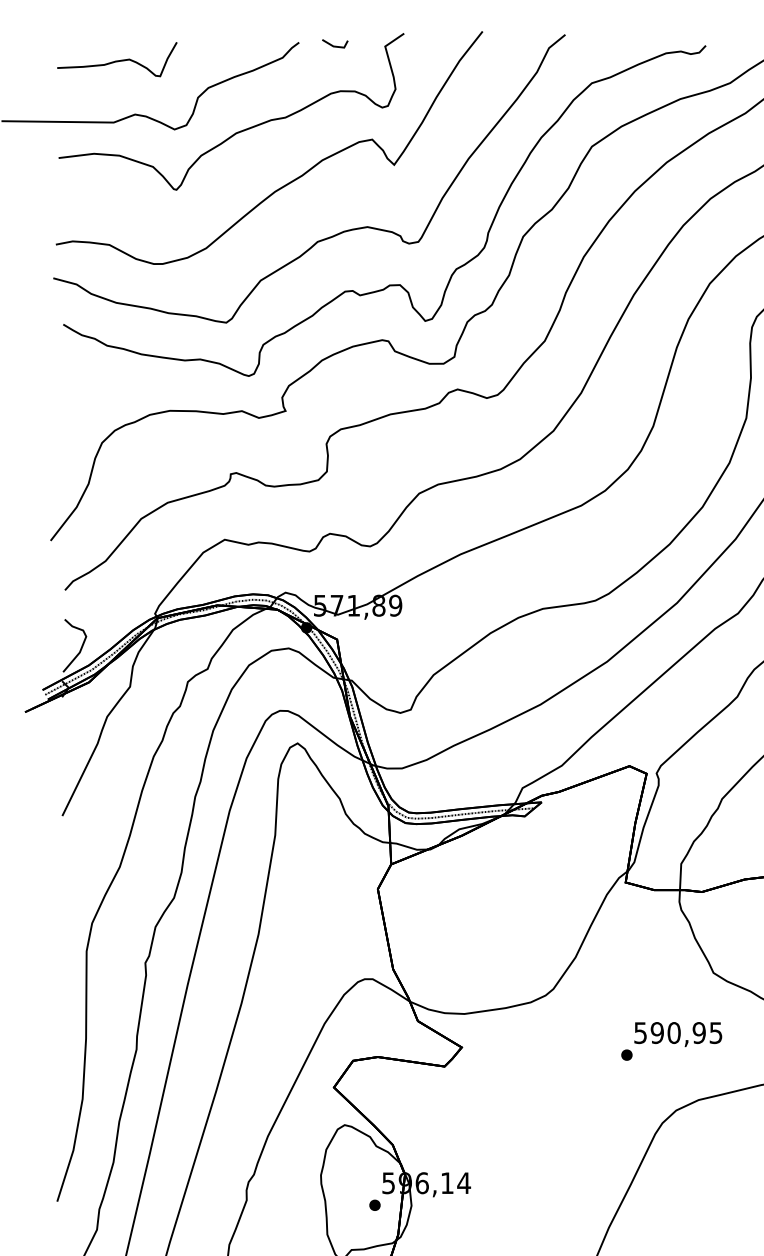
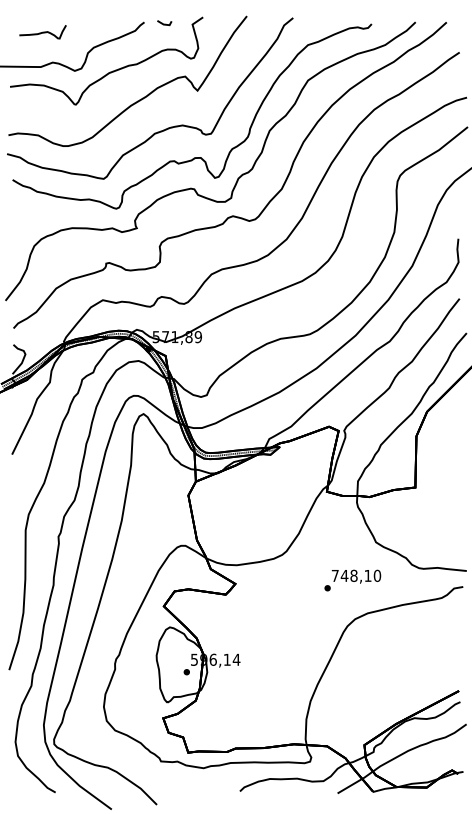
part: (116, 60) -> (42, 32), size x0.7
text: (678, 1032) -> (356, 575), 590,95 -> 748,10

